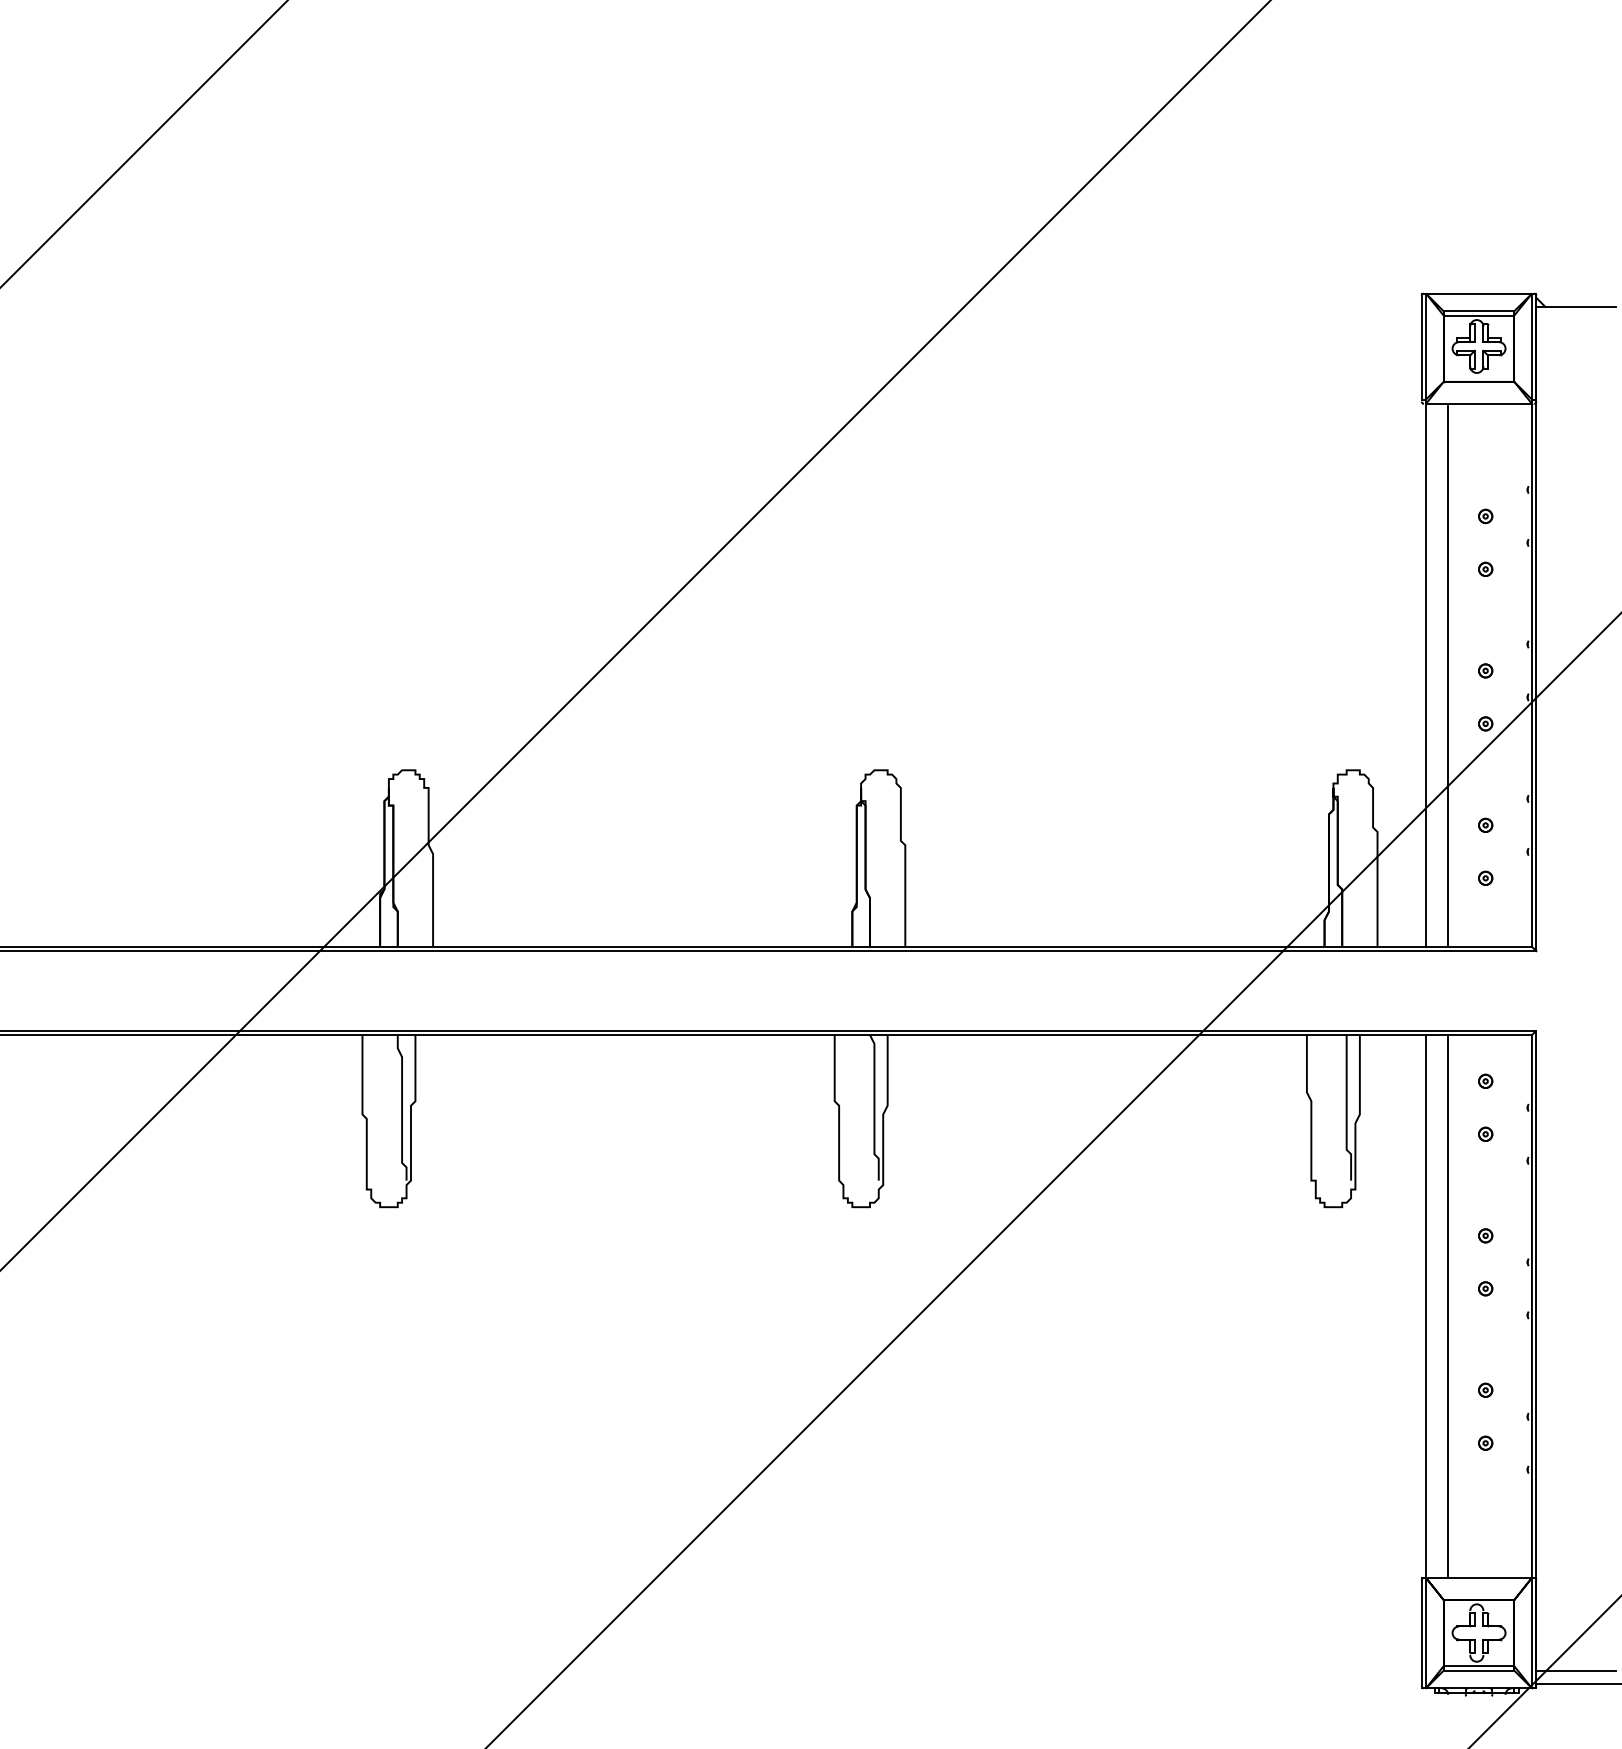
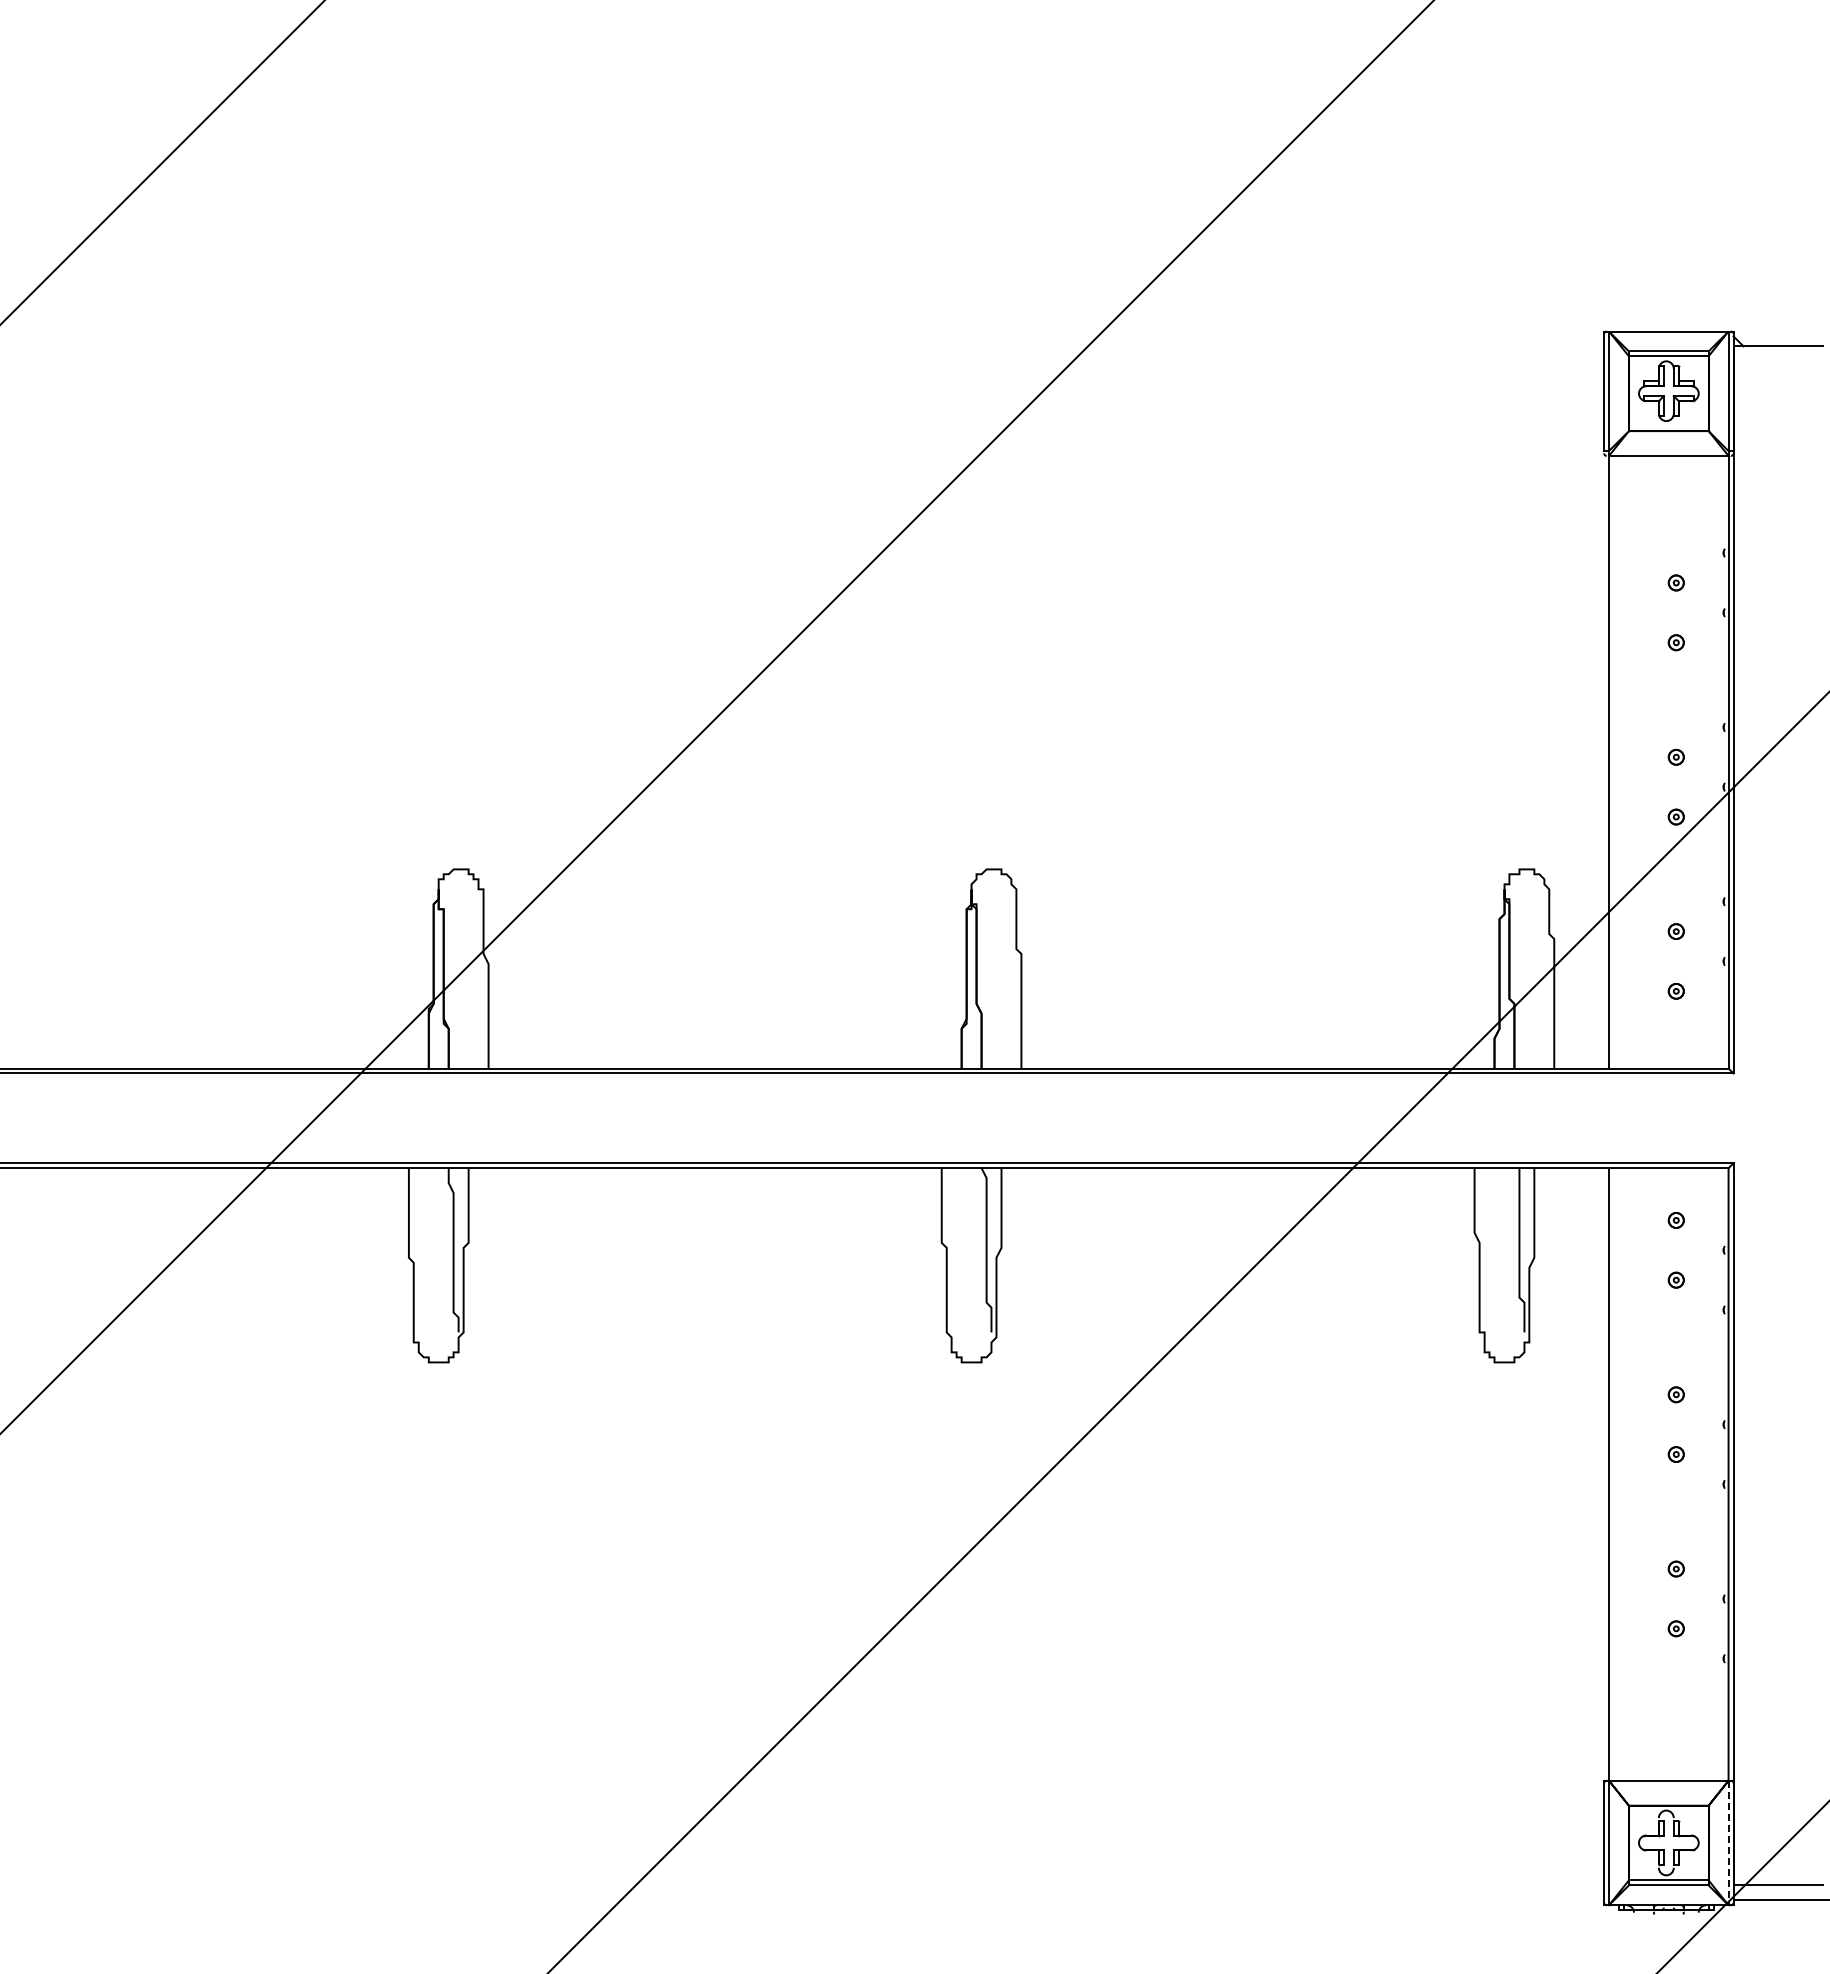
line: (1447, 674) -> (1633, 761), removed
line: (1447, 1306) -> (1633, 1474), removed
line: (1531, 1633) -> (1728, 1843), solid -> dashed

